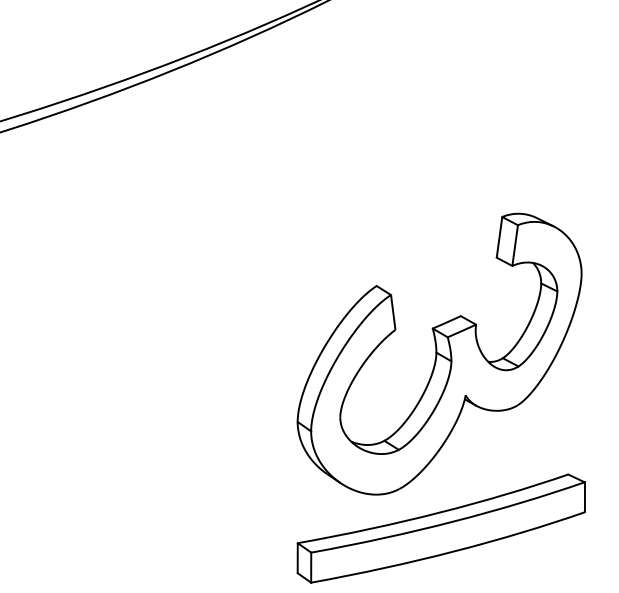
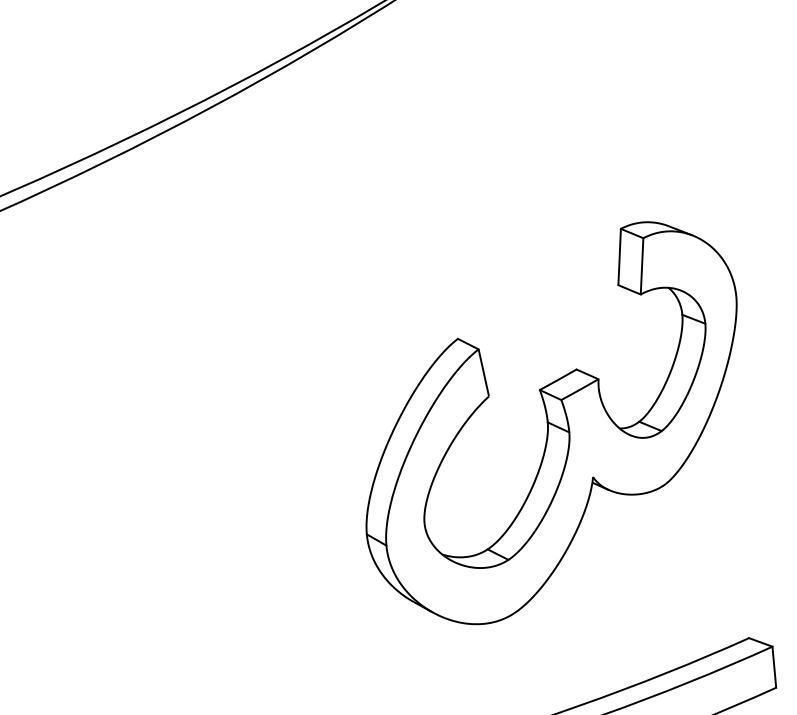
part: (439, 353) -> (552, 423), moved

